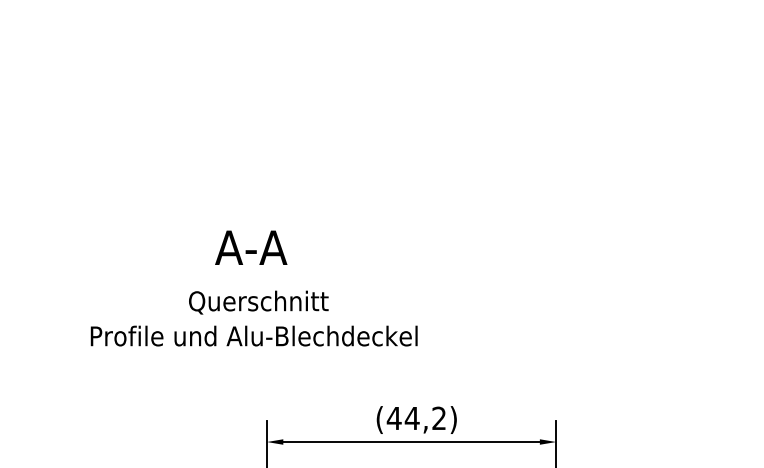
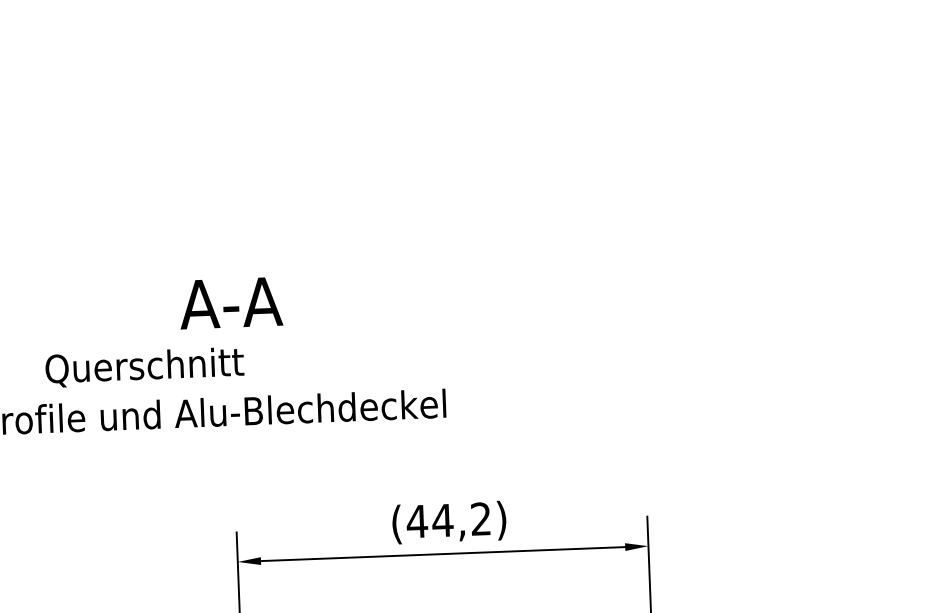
text: (251, 247) -> (231, 302), moved
text: (258, 302) -> (144, 367), moved

